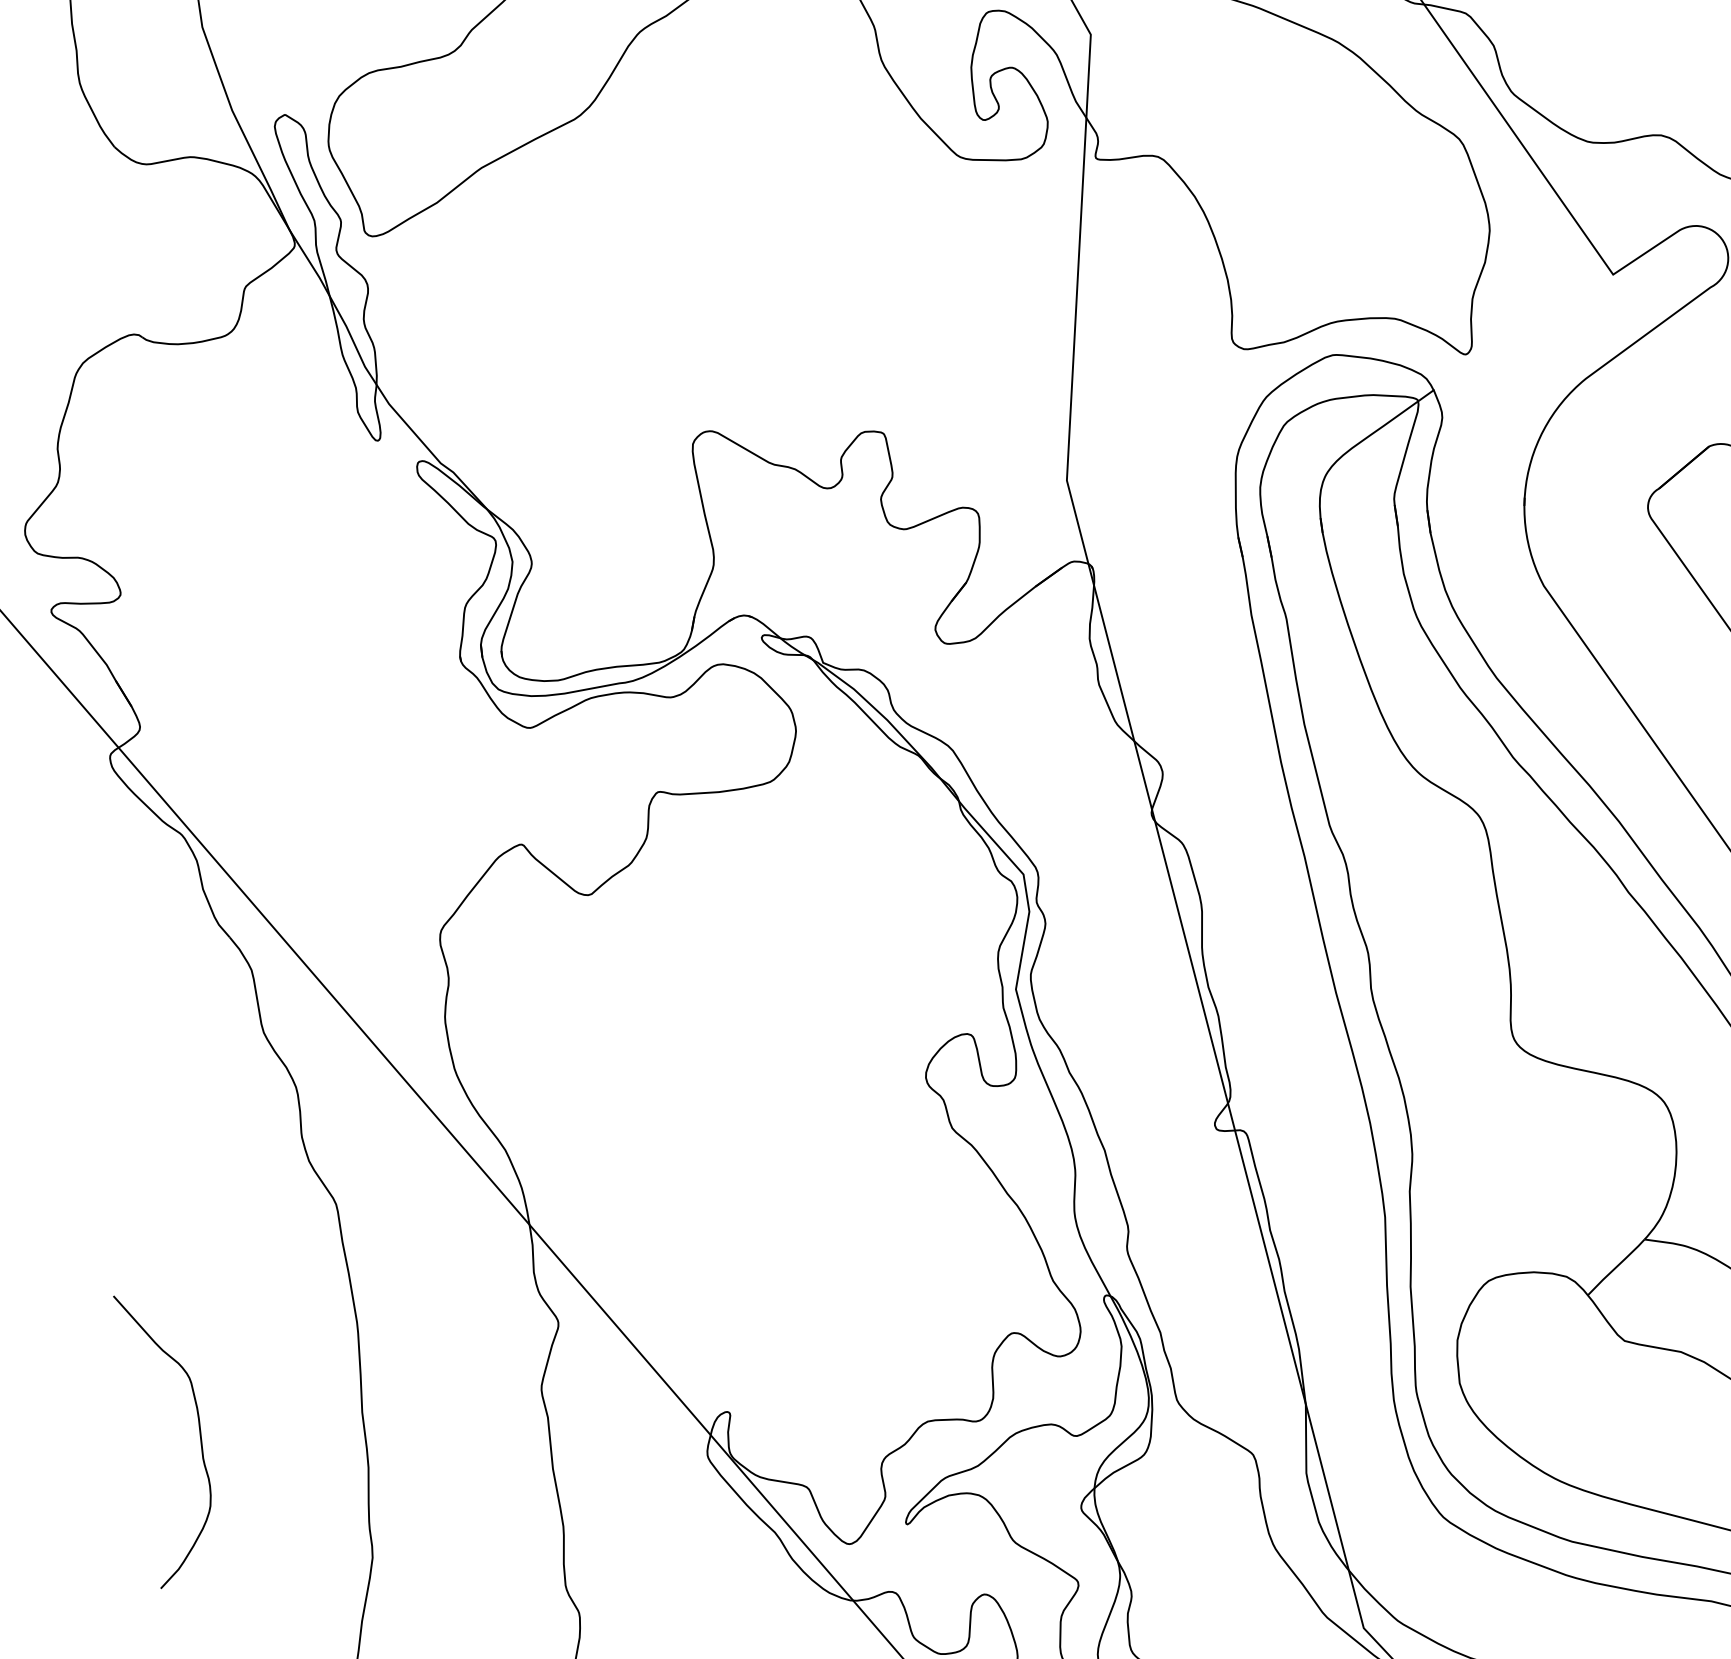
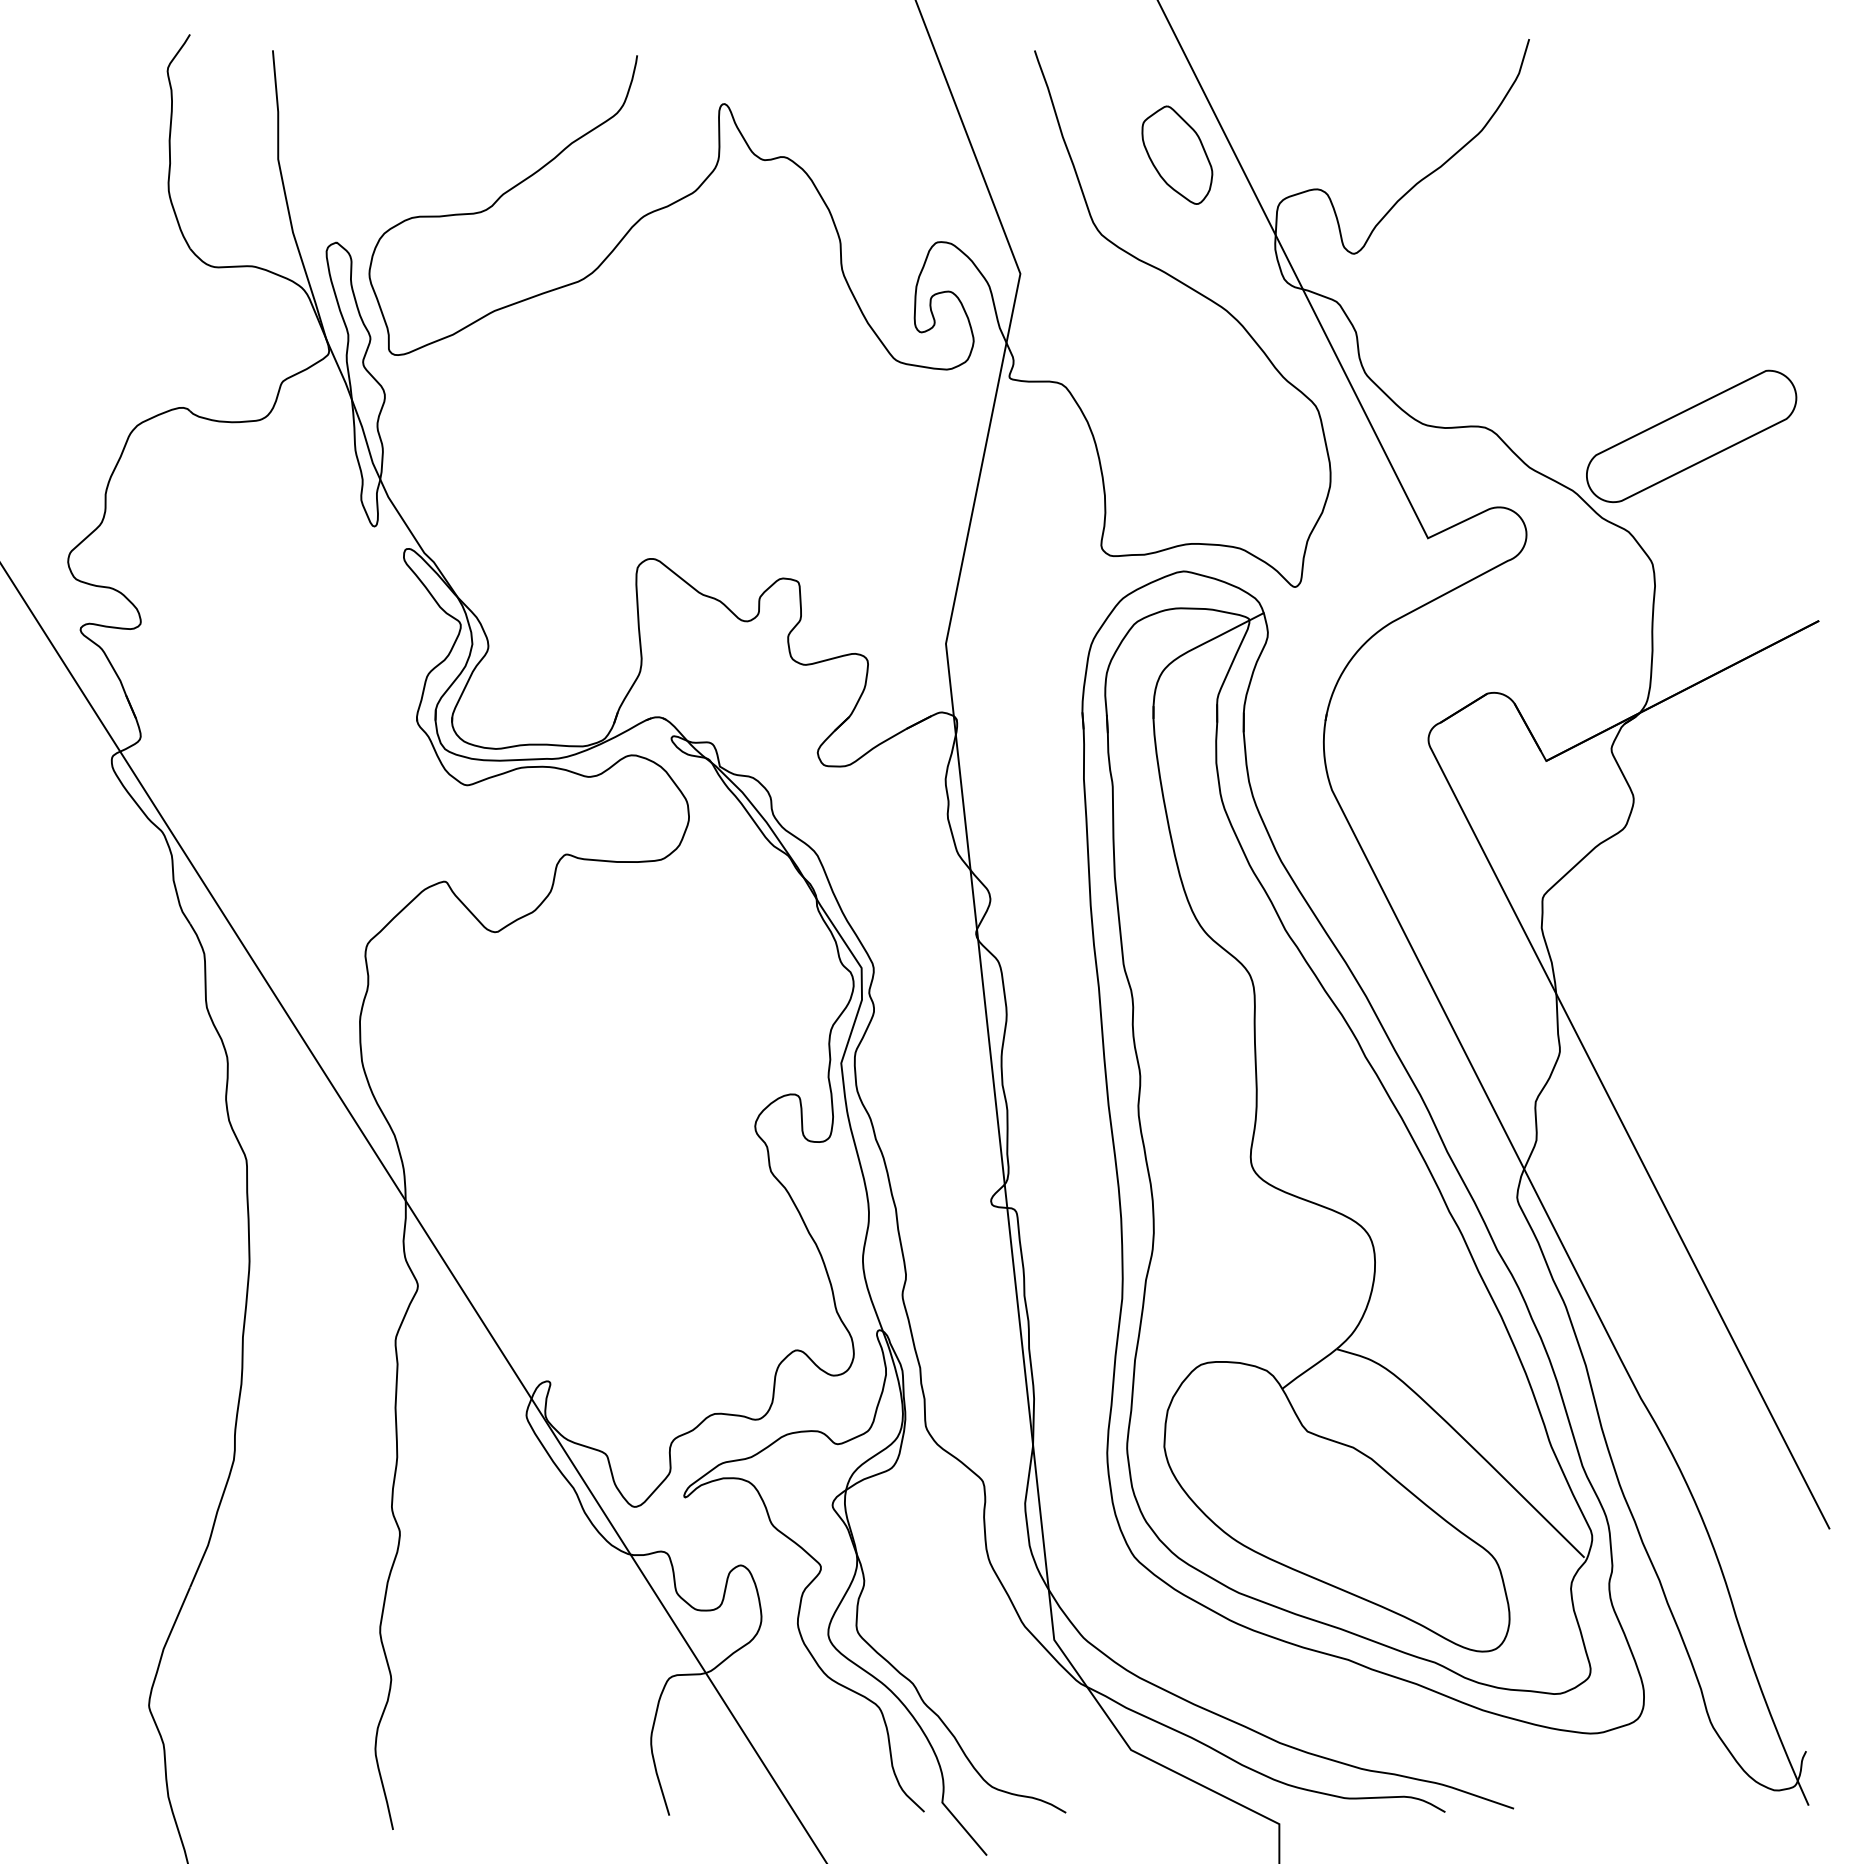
curve: (199, 1441) -> (103, 1341), removed

